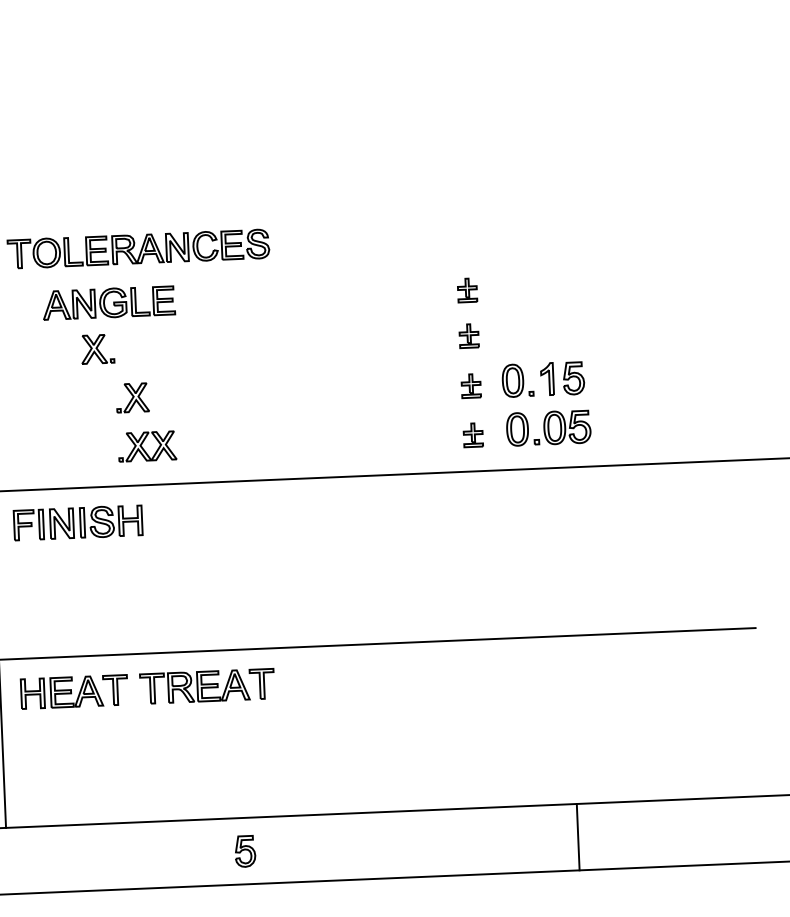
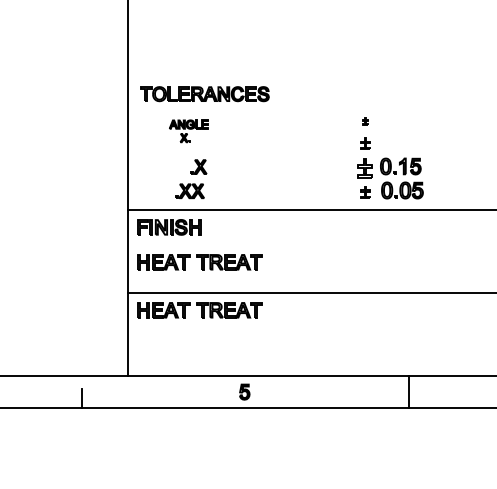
part: (467, 289) -> (365, 120), size x0.6
part: (108, 326) -> (188, 131), size x0.6
part: (471, 384) -> (365, 167), size x1.6
part: (146, 447) -> (189, 191), moved
part: (142, 591) -> (199, 262), added

